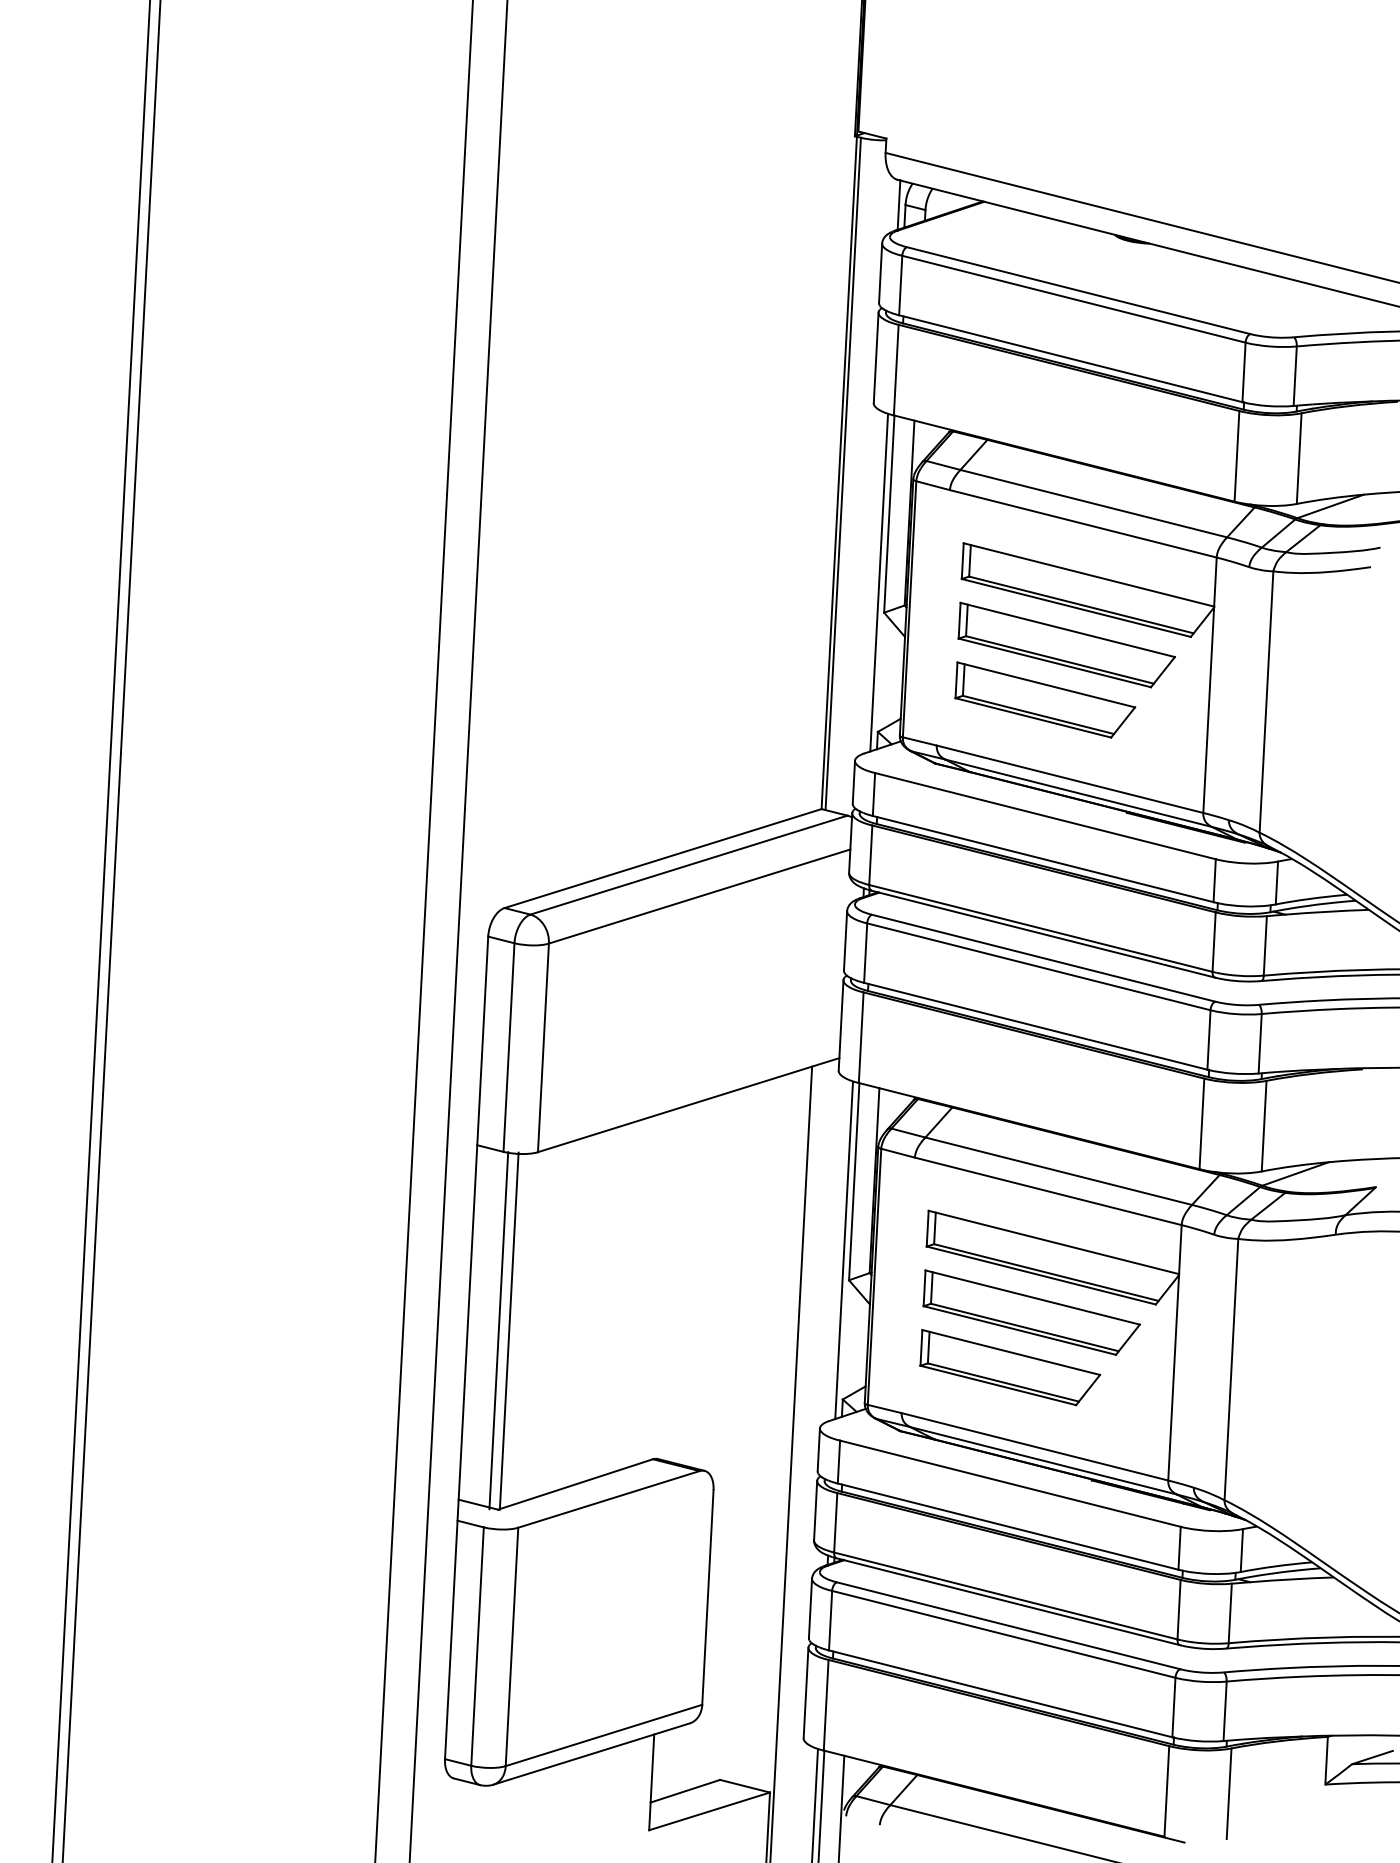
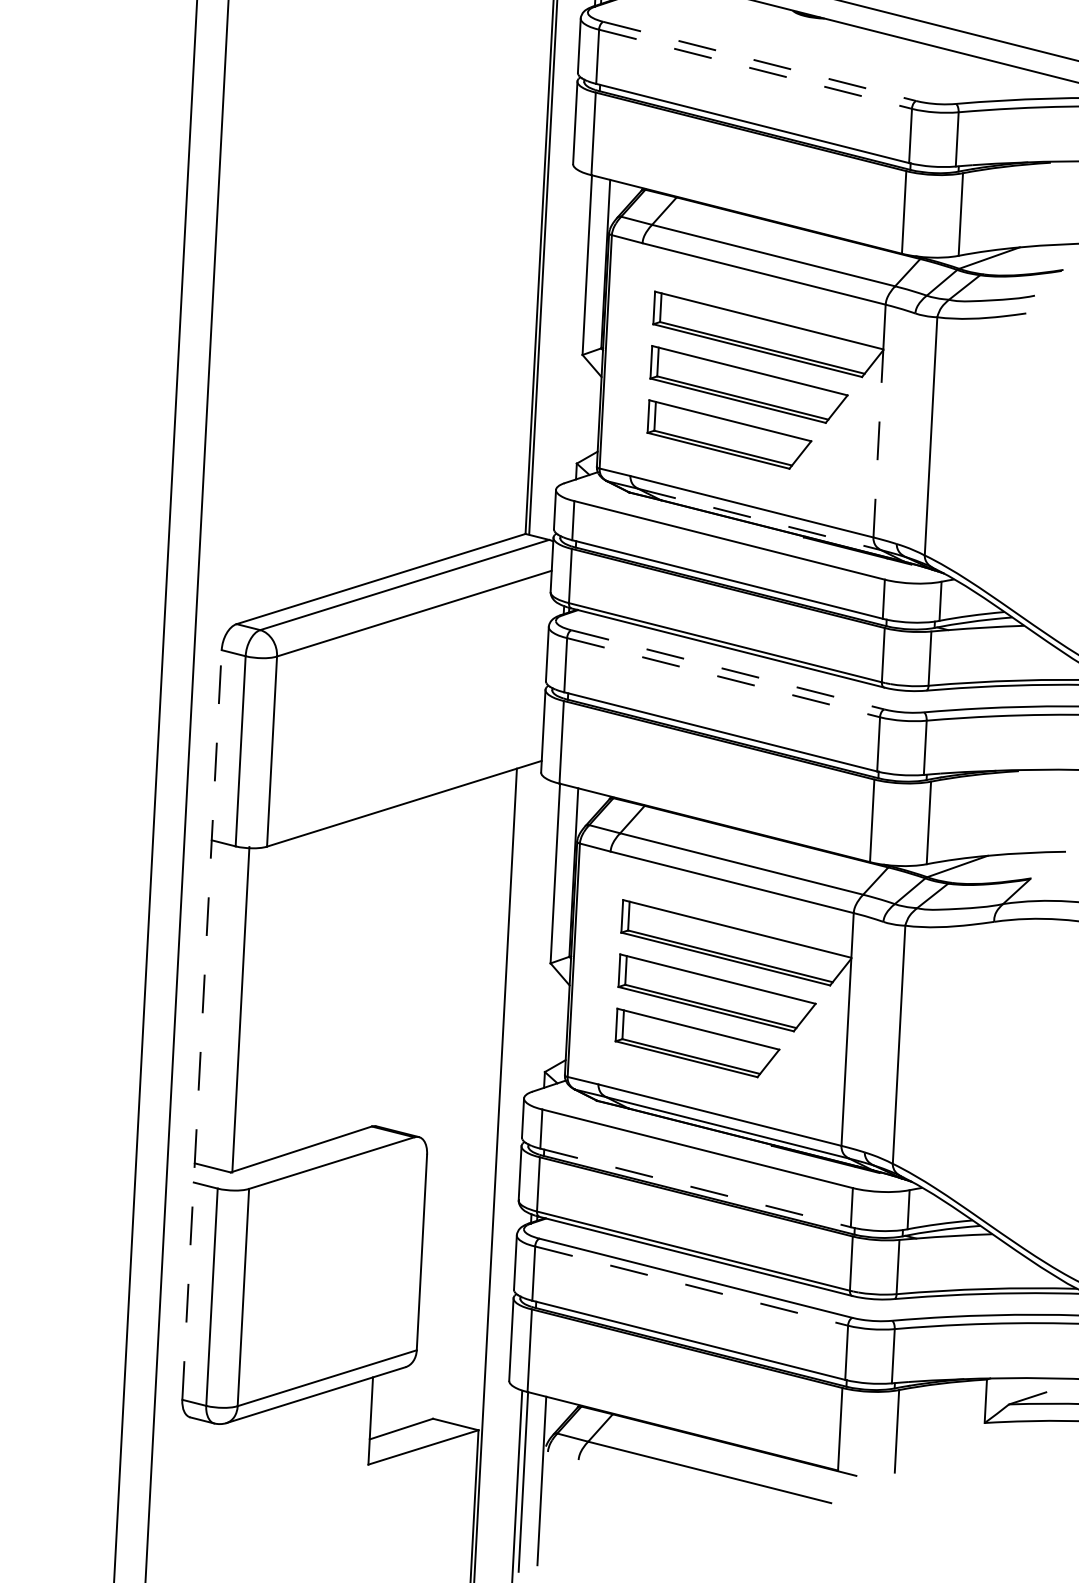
line: (1079, 290) -> (760, 61), solid -> dashed
line: (1074, 299) -> (756, 69), solid -> dashed
line: (878, 583) -> (577, 328), removed
line: (1208, 709) -> (878, 443), solid -> dashed
line: (1078, 793) -> (759, 519), solid -> dashed
line: (1044, 958) -> (728, 670), solid -> dashed
line: (1039, 966) -> (724, 677), solid -> dashed
line: (843, 1250) -> (545, 936), removed
line: (498, 1330) -> (231, 1009), removed
line: (466, 1347) -> (201, 1024), solid -> dashed
line: (1008, 1526) -> (695, 1187), solid -> dashed
line: (1004, 1634) -> (692, 1286), solid -> dashed

